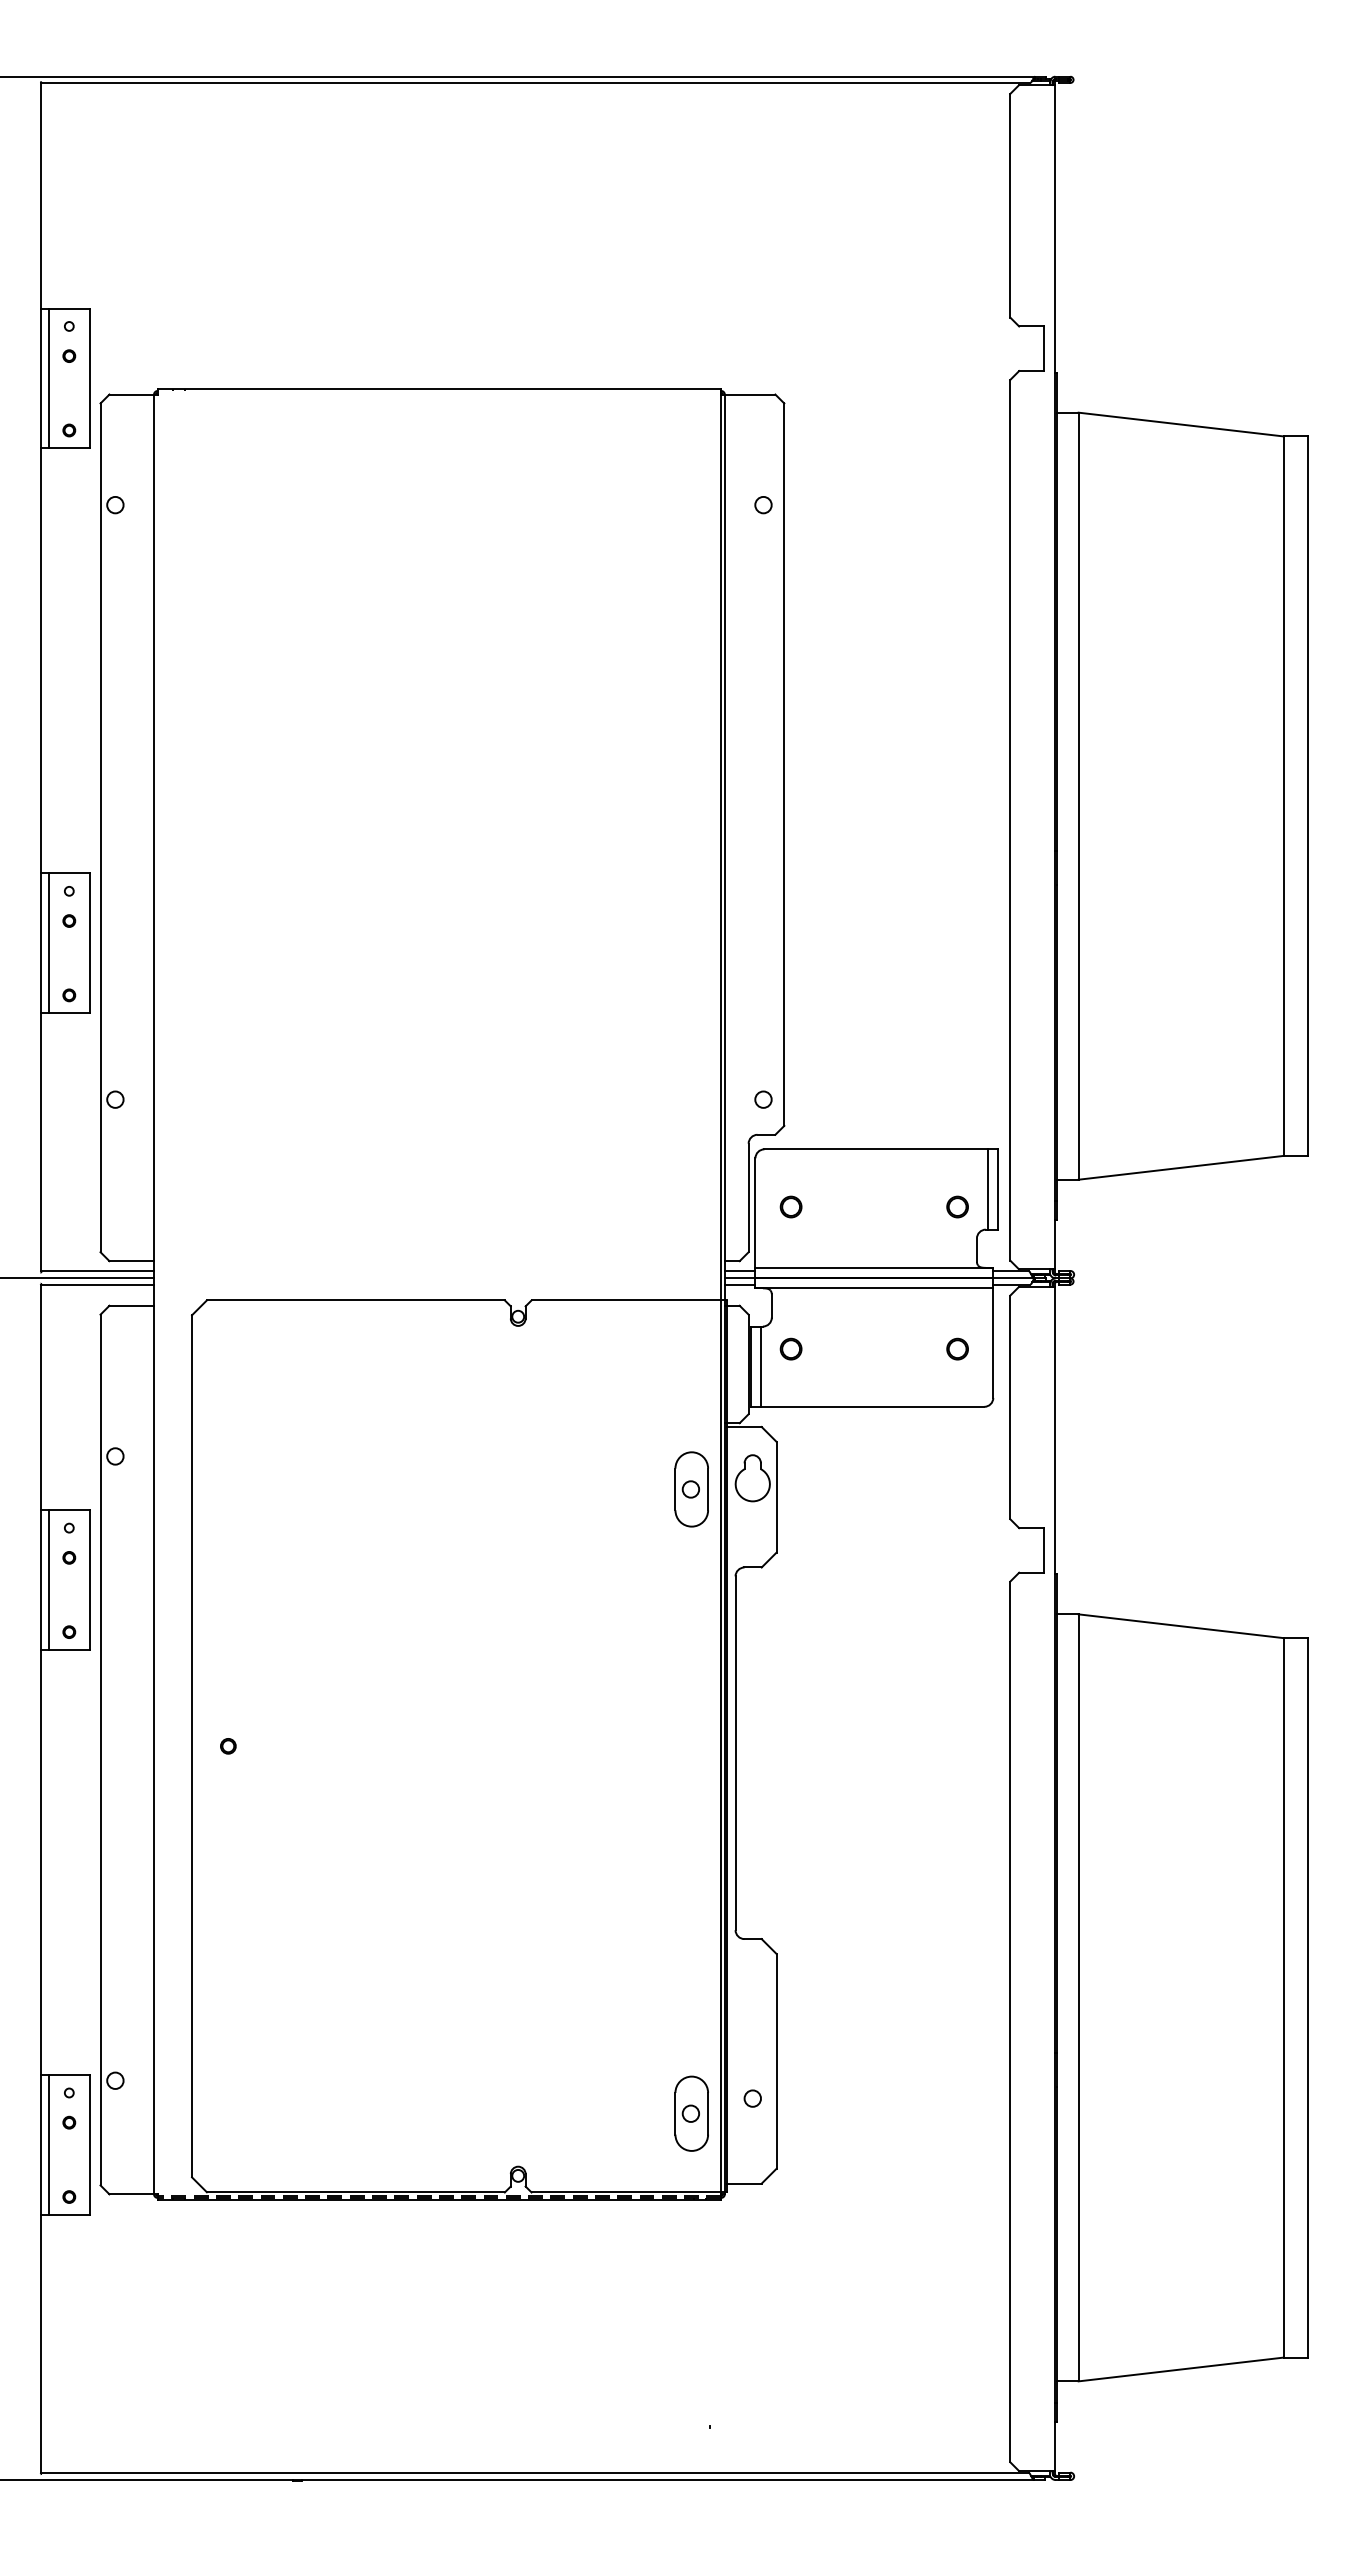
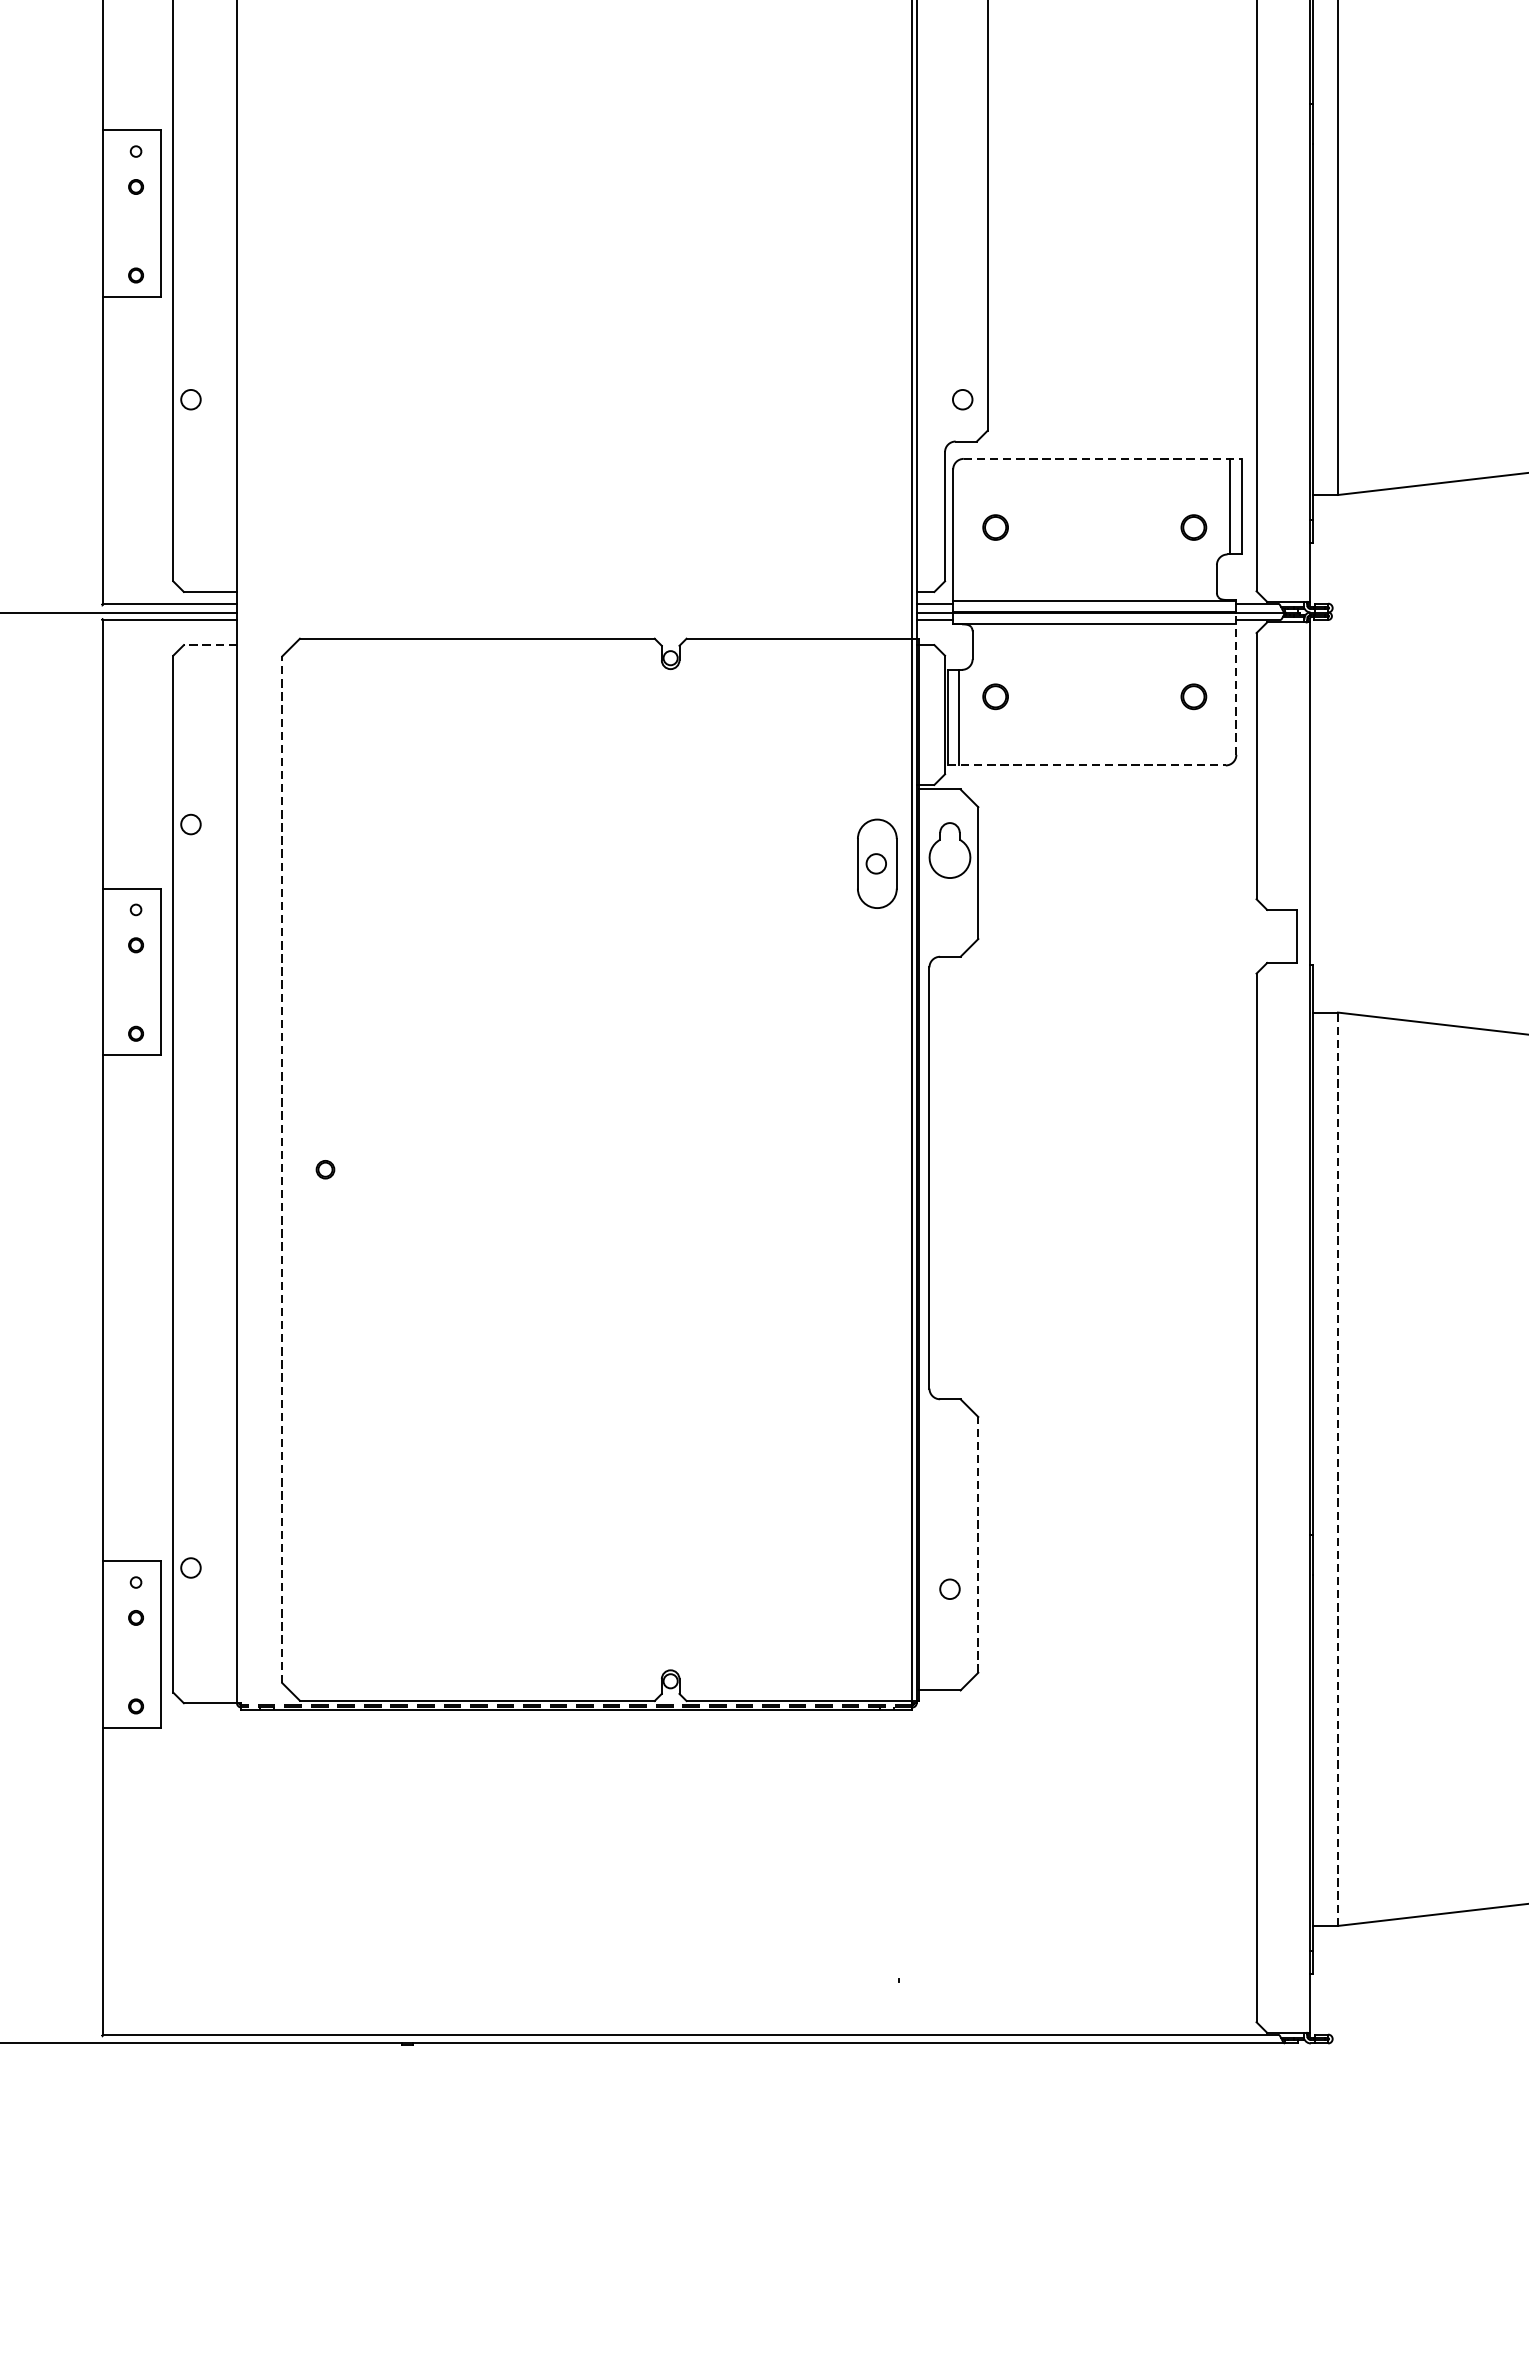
line: (49, 943) -> (112, 213), removed
line: (881, 1149) -> (1103, 459), solid -> dashed
line: (131, 1305) -> (210, 644), solid -> dashed
line: (993, 1338) -> (1236, 684), solid -> dashed
line: (867, 1406) -> (1086, 765), solid -> dashed
line: (49, 1580) -> (112, 972), removed
line: (192, 1745) -> (282, 1168), solid -> dashed
line: (1078, 1997) -> (1337, 1468), solid -> dashed
line: (776, 2060) -> (978, 1543), solid -> dashed
part: (691, 2113) -> (876, 1606), removed
line: (49, 2144) -> (112, 1643), removed

